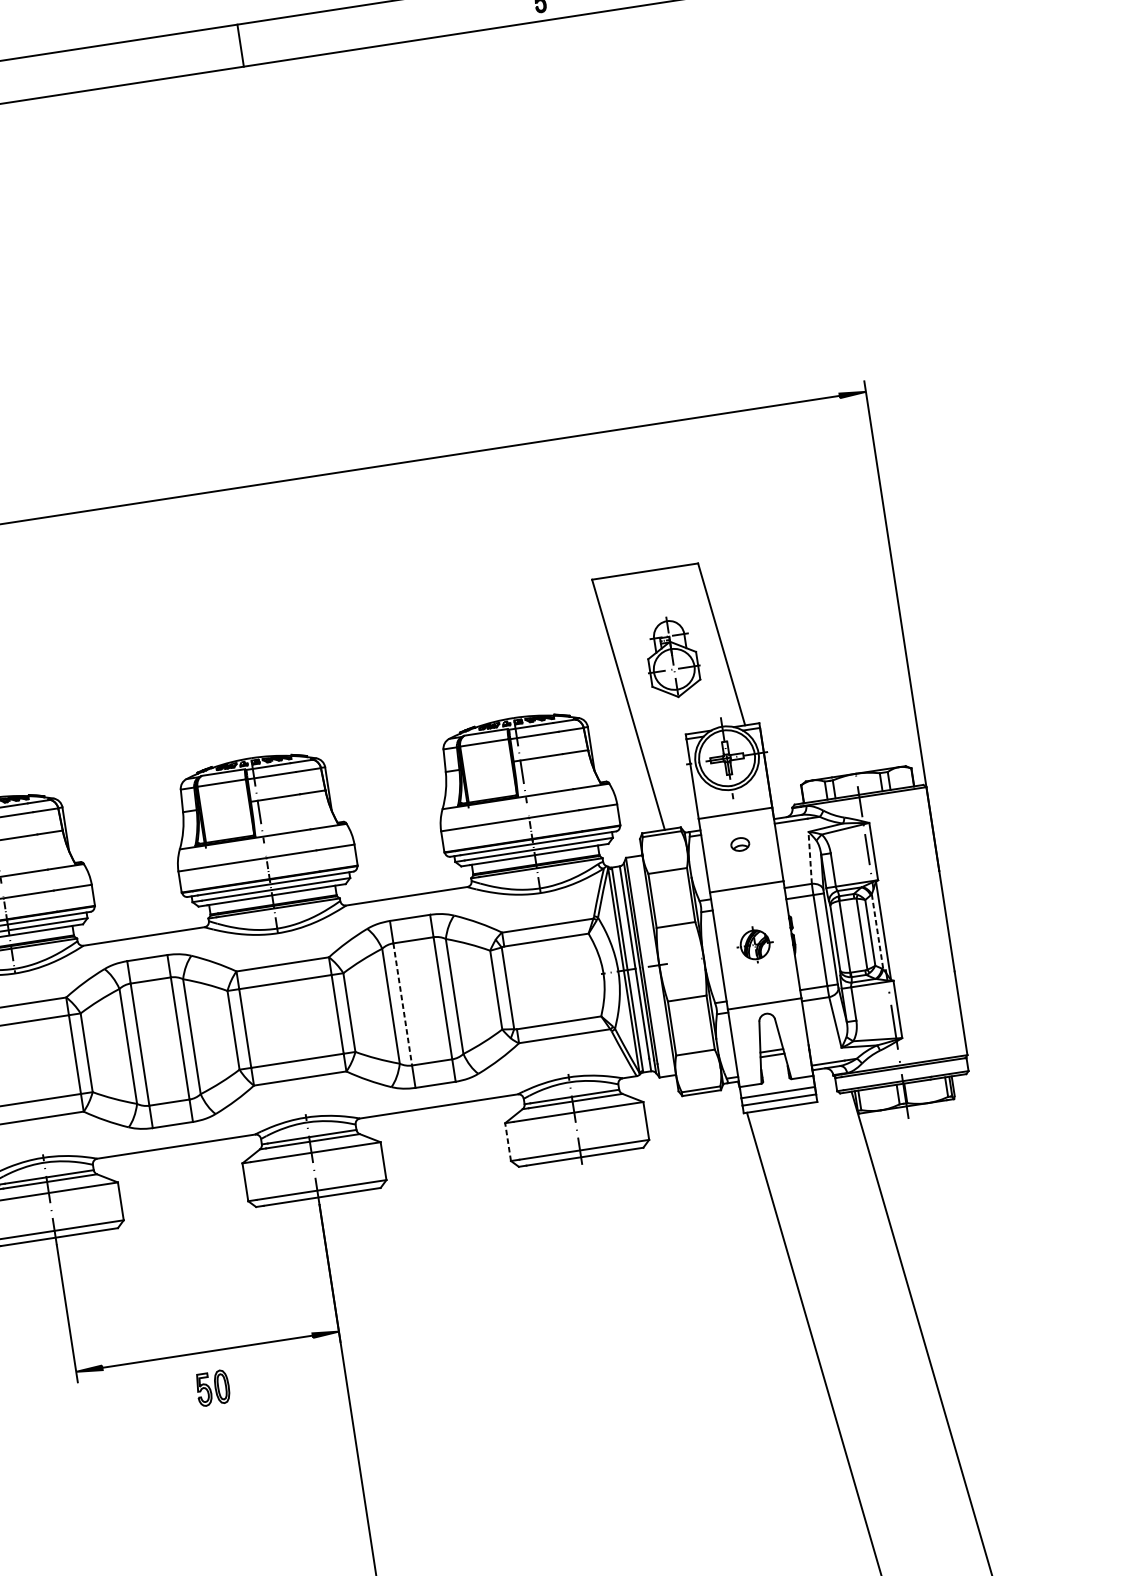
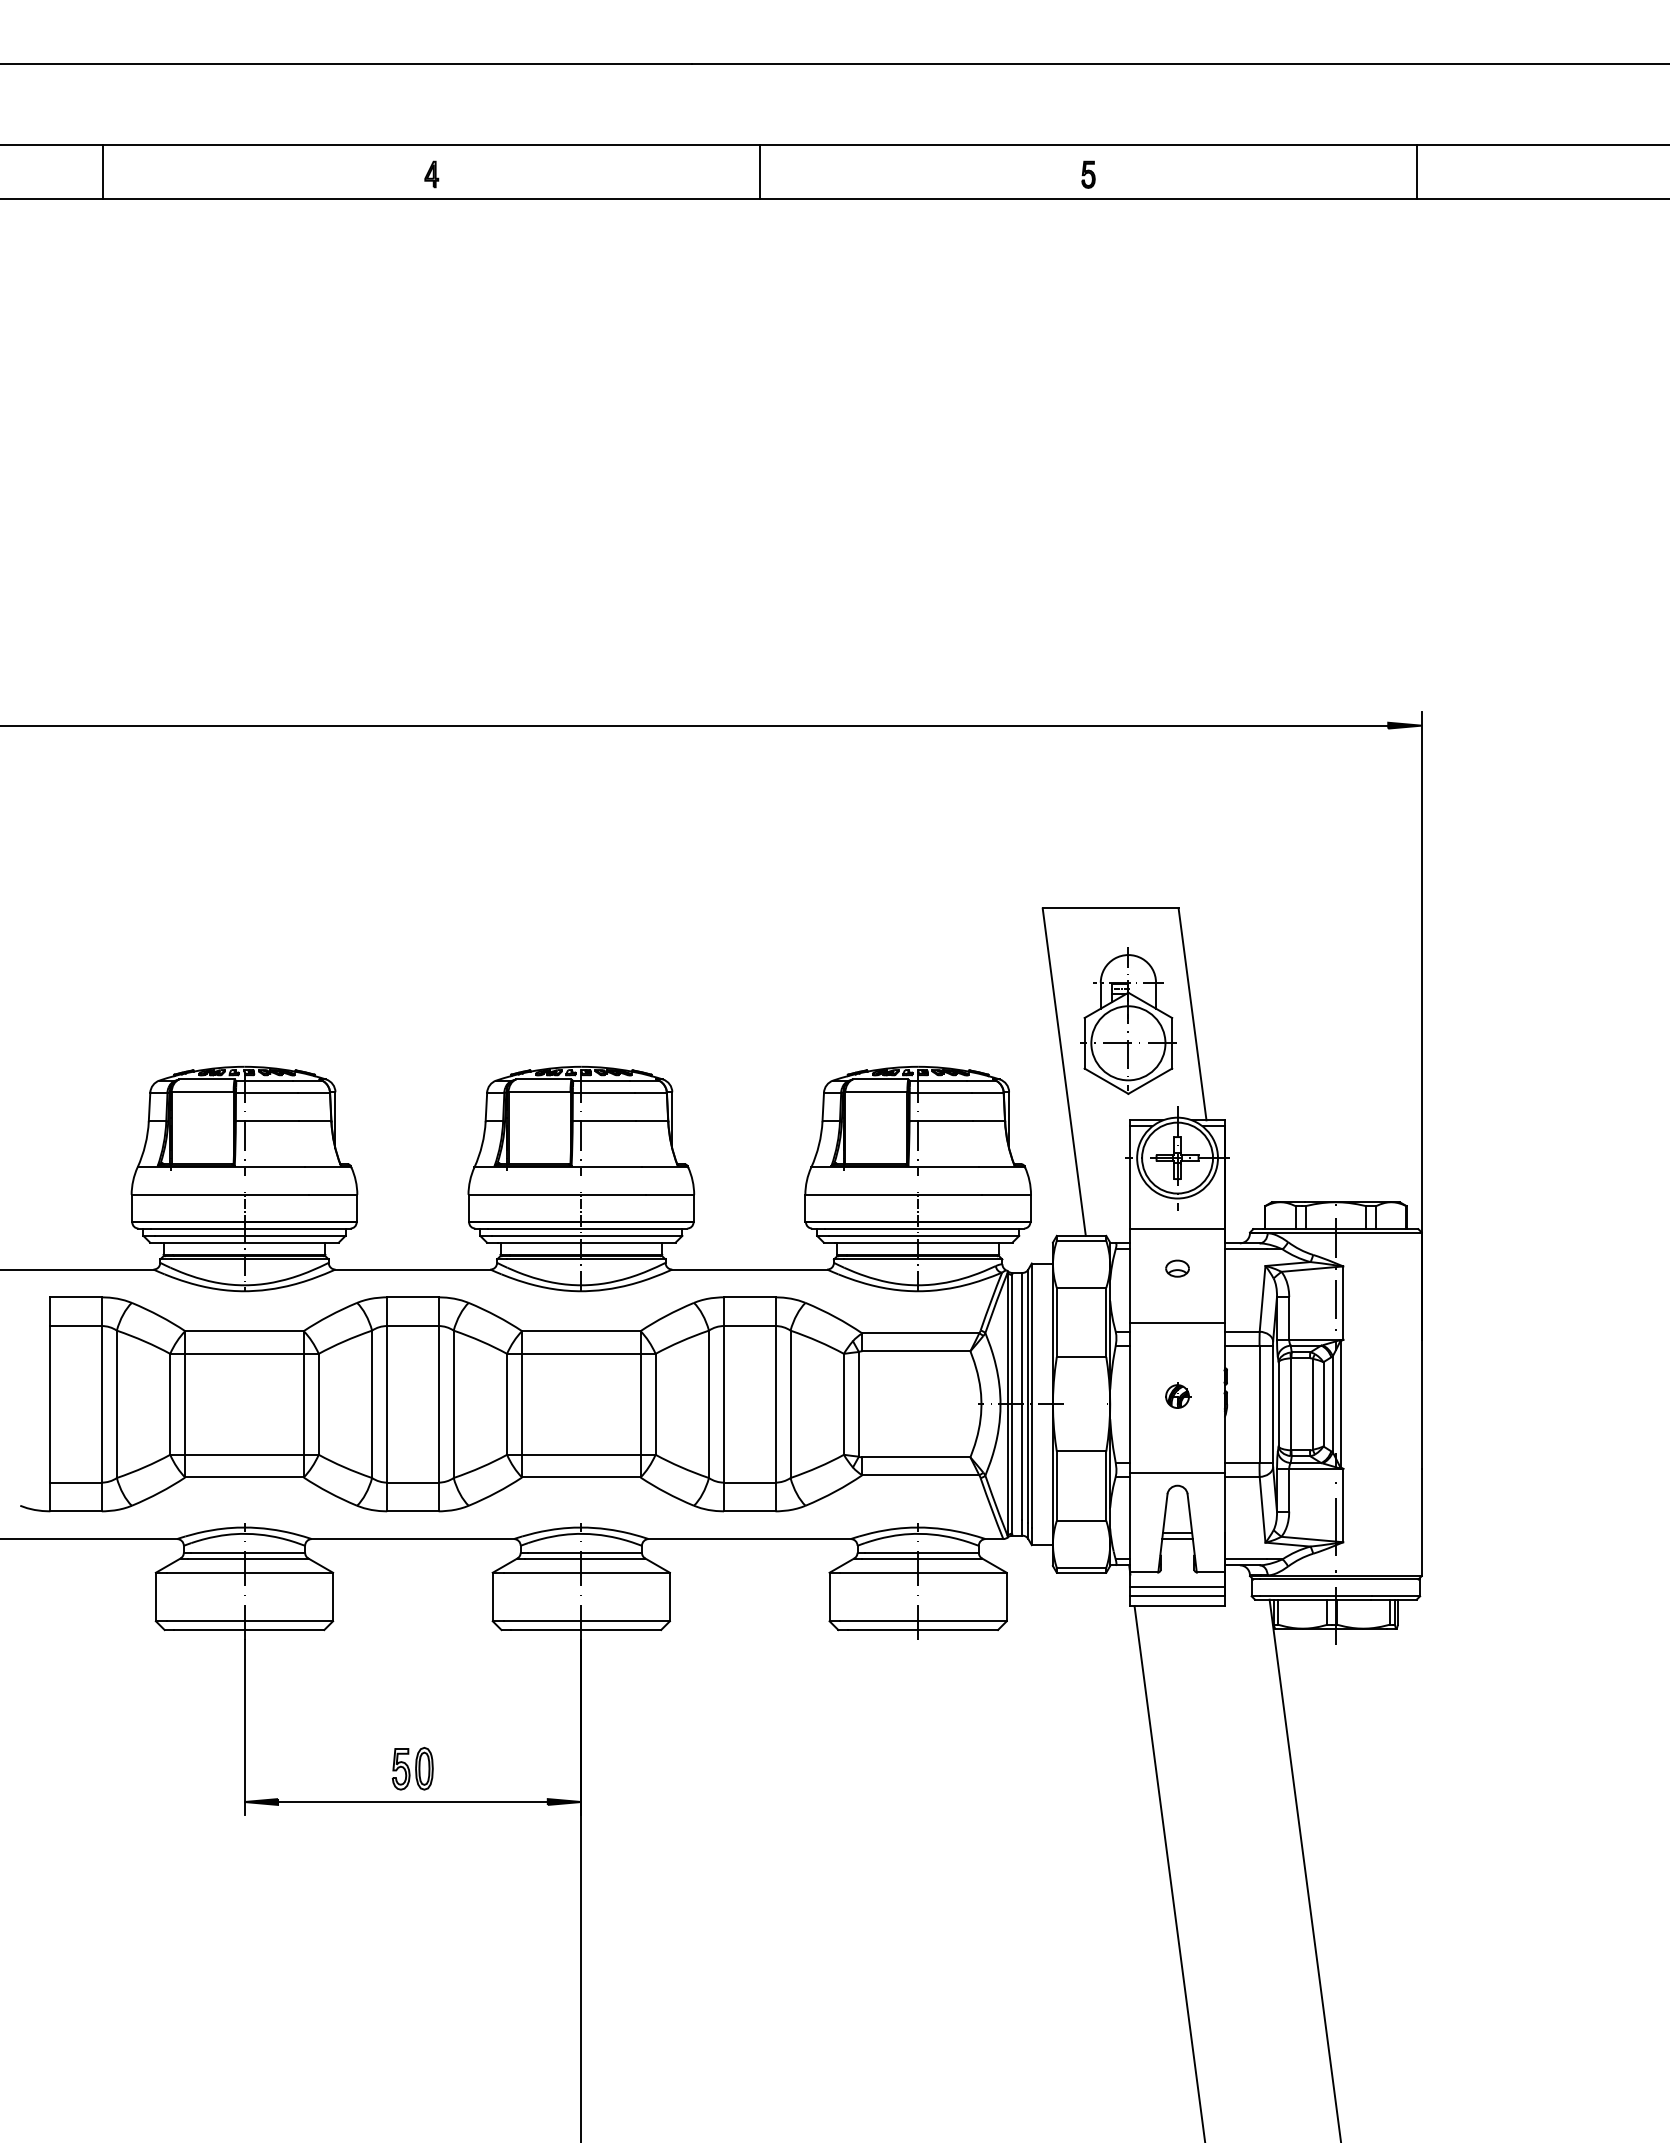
line: (240, 46) -> (759, 172), moved
part: (27, 80) -> (431, 174), added
part: (672, 656) -> (1128, 1020), size x1.43
line: (810, 857) -> (1262, 1298), dashed -> solid
line: (877, 931) -> (1332, 1404), dashed -> solid
part: (756, 943) -> (1178, 1395), size x0.62
line: (403, 1004) -> (724, 1404), dashed -> solid
line: (507, 1141) -> (829, 1596), dashed -> solid
part: (212, 1388) -> (412, 1768), moved

